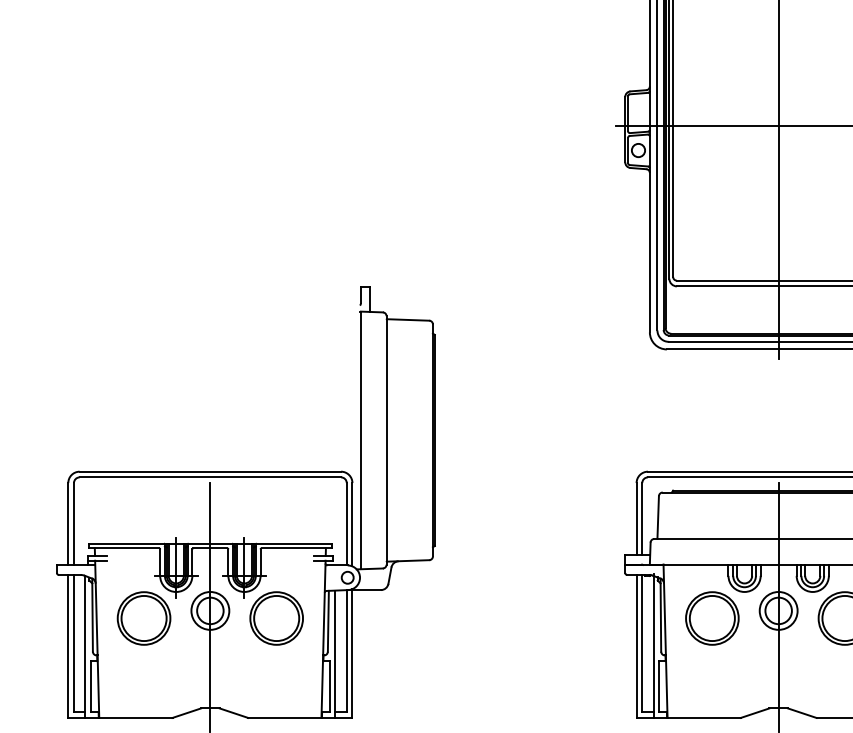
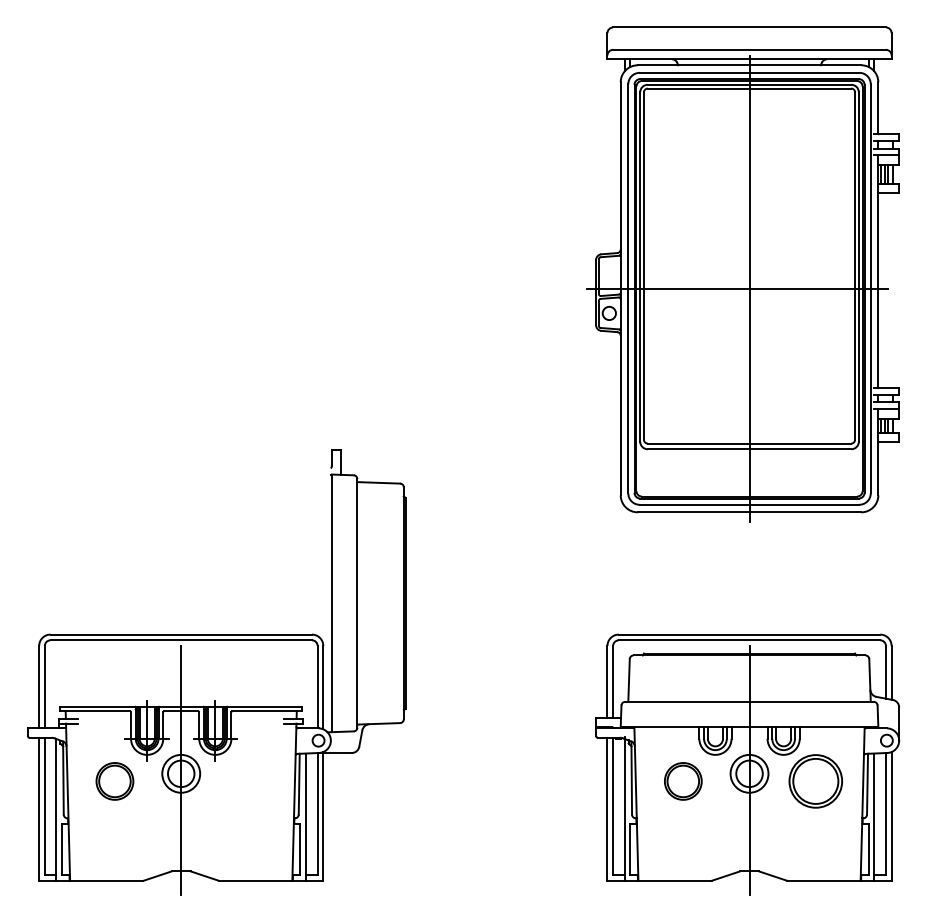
part: (143, 618) -> (114, 781), size x0.7
part: (276, 618) -> (247, 781), removed
part: (712, 618) -> (683, 781), size x0.7

